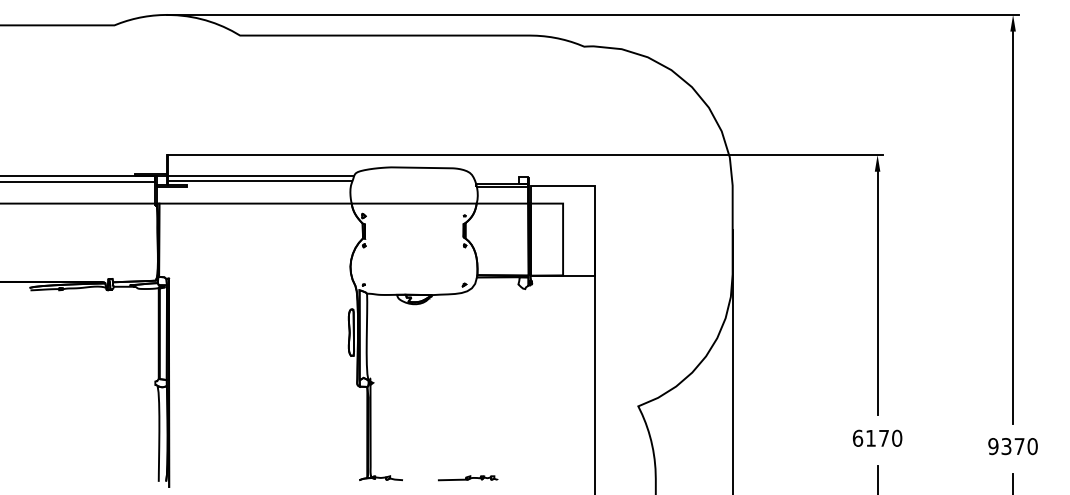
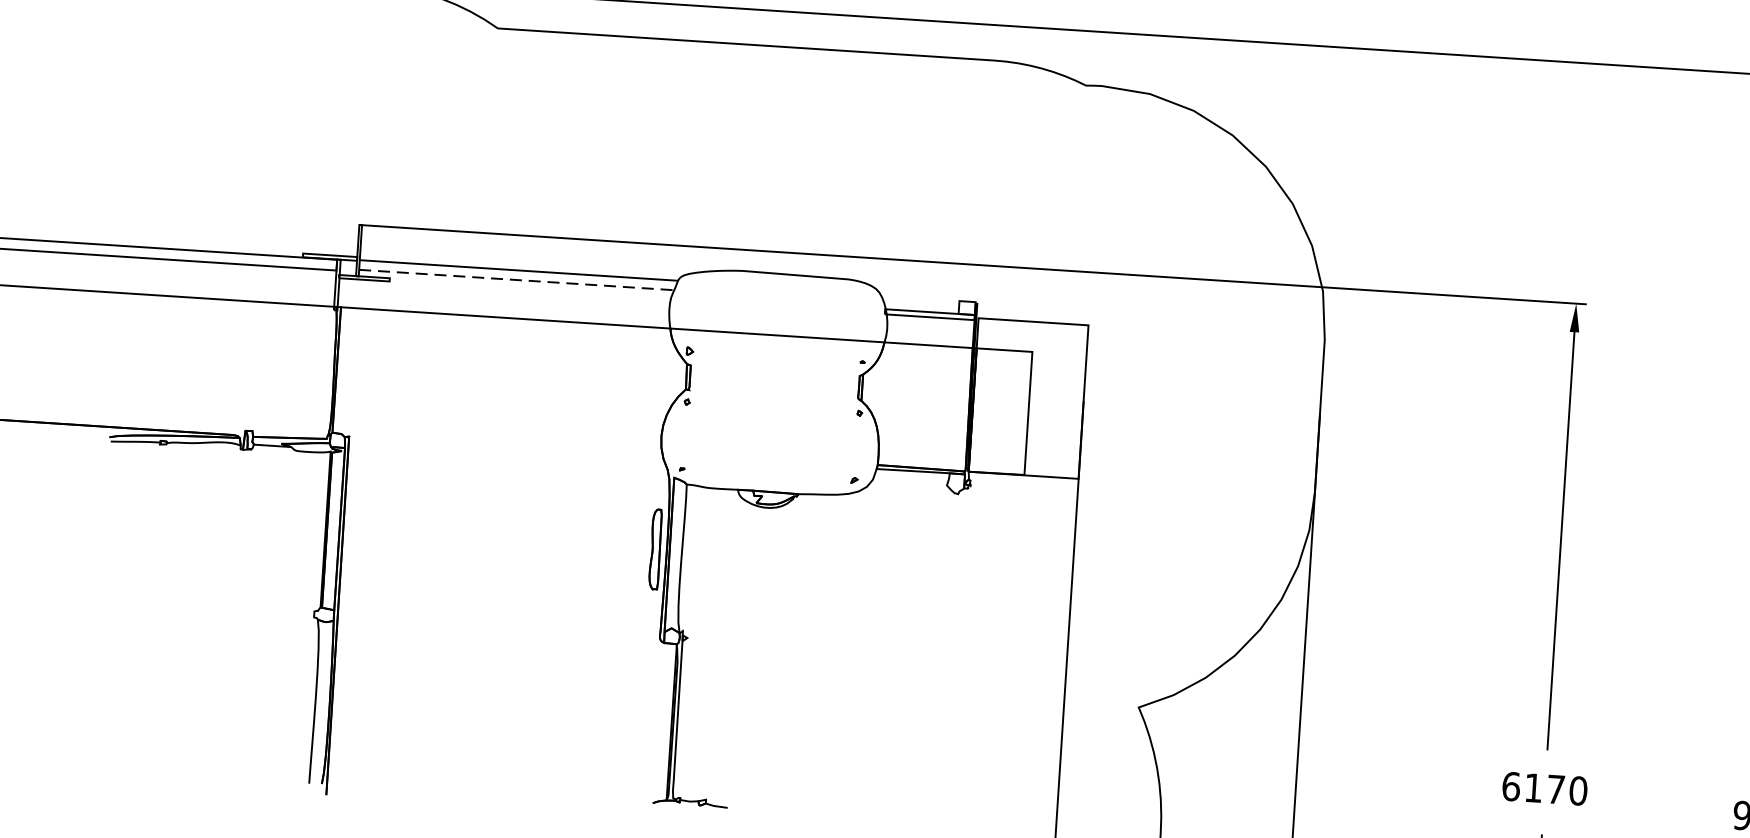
line: (261, 181) -> (518, 280), solid -> dashed
part: (468, 478) -> (839, 812), removed

